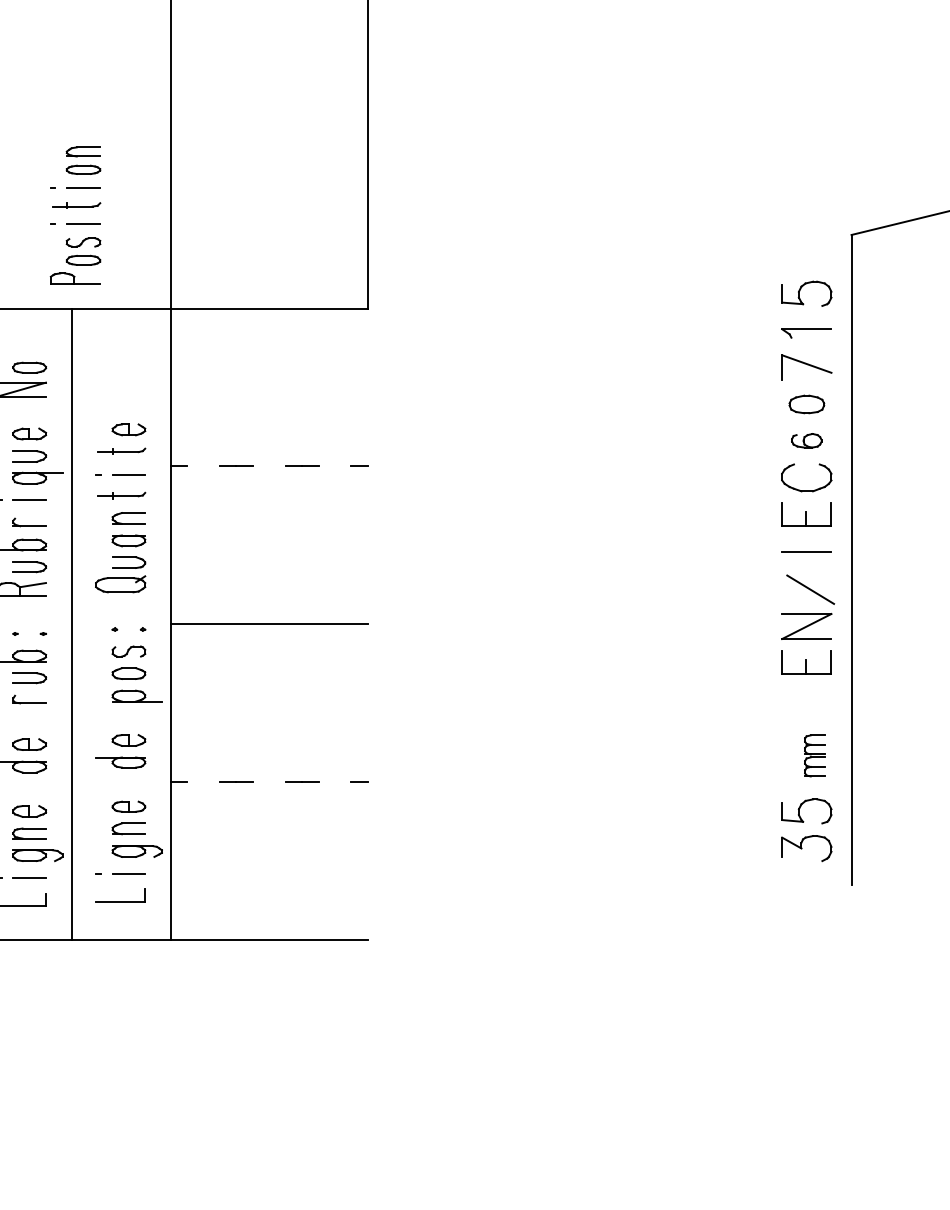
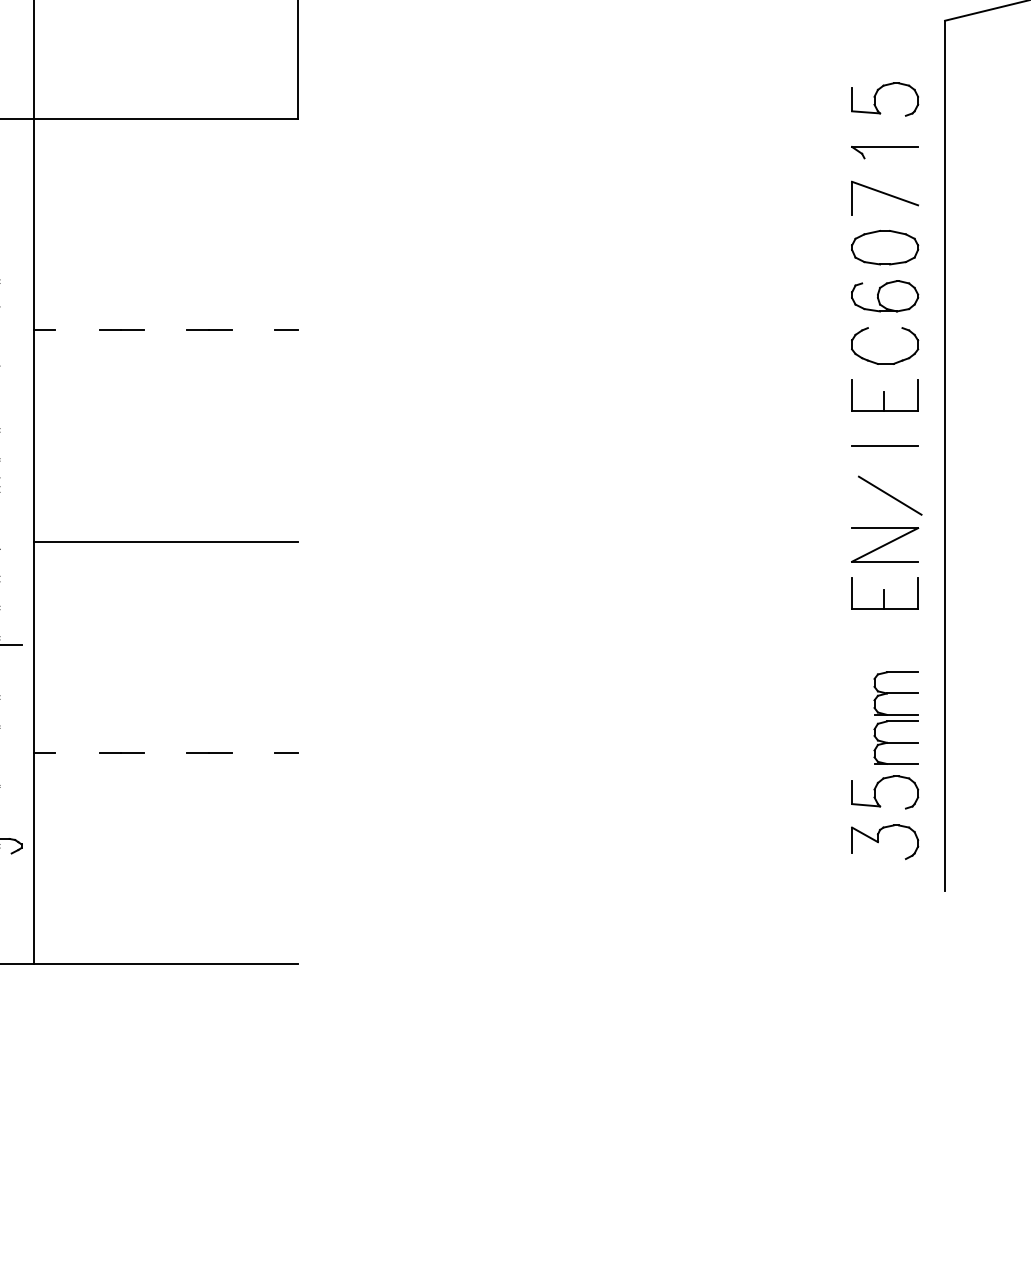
part: (806, 404) -> (884, 247), size x1.43
part: (806, 440) -> (884, 295), size x1.67
part: (814, 755) -> (895, 717), size x1.67

